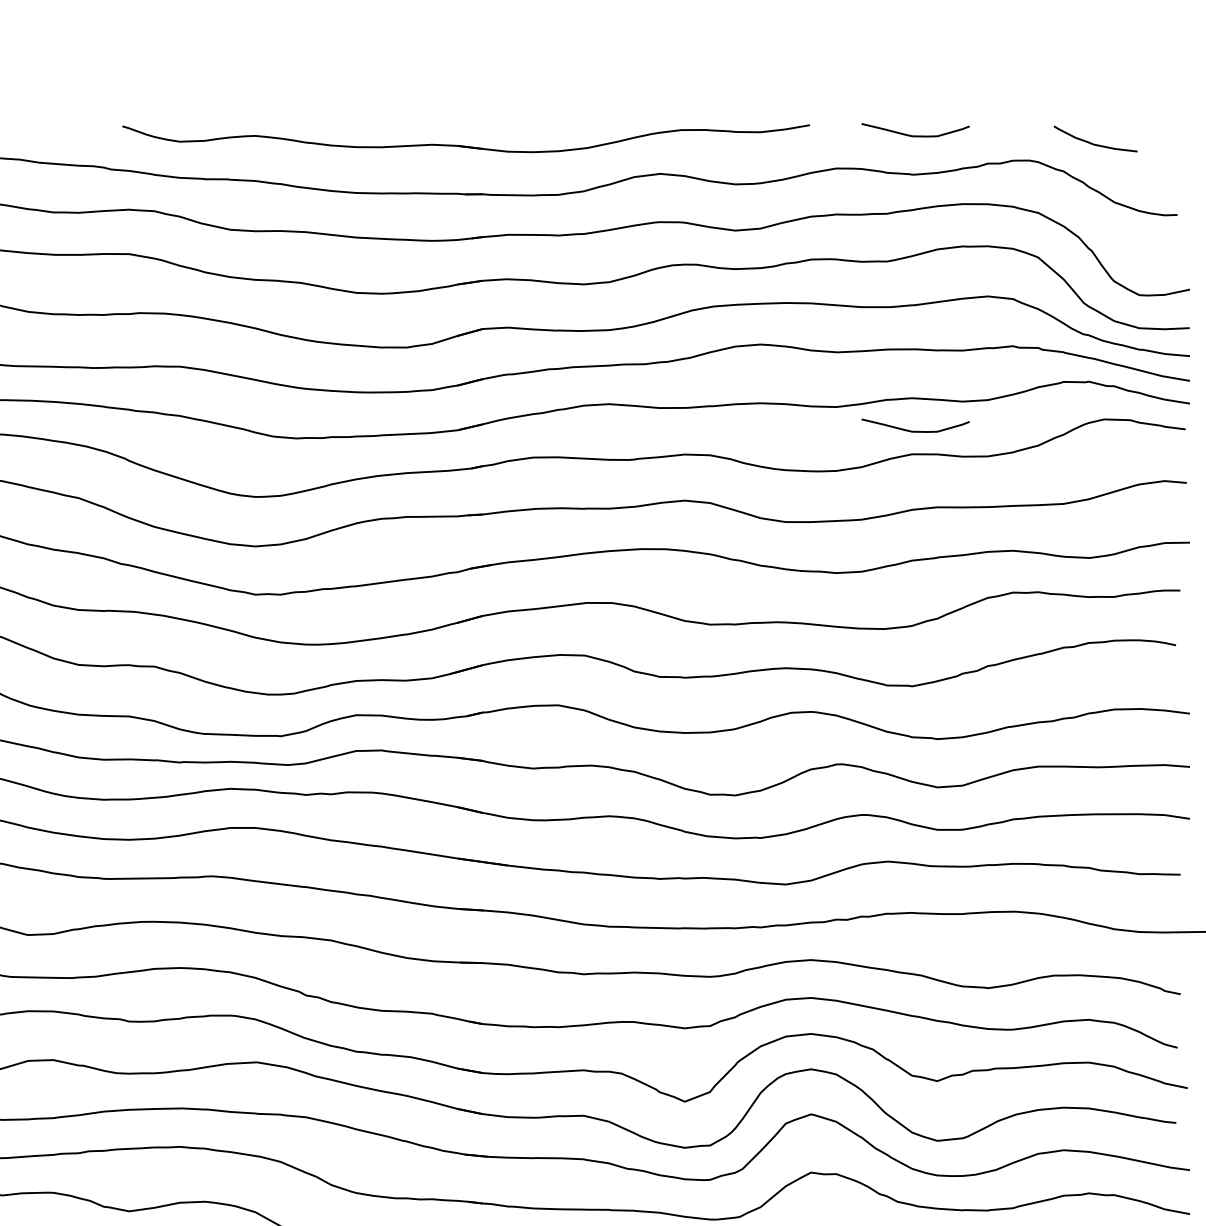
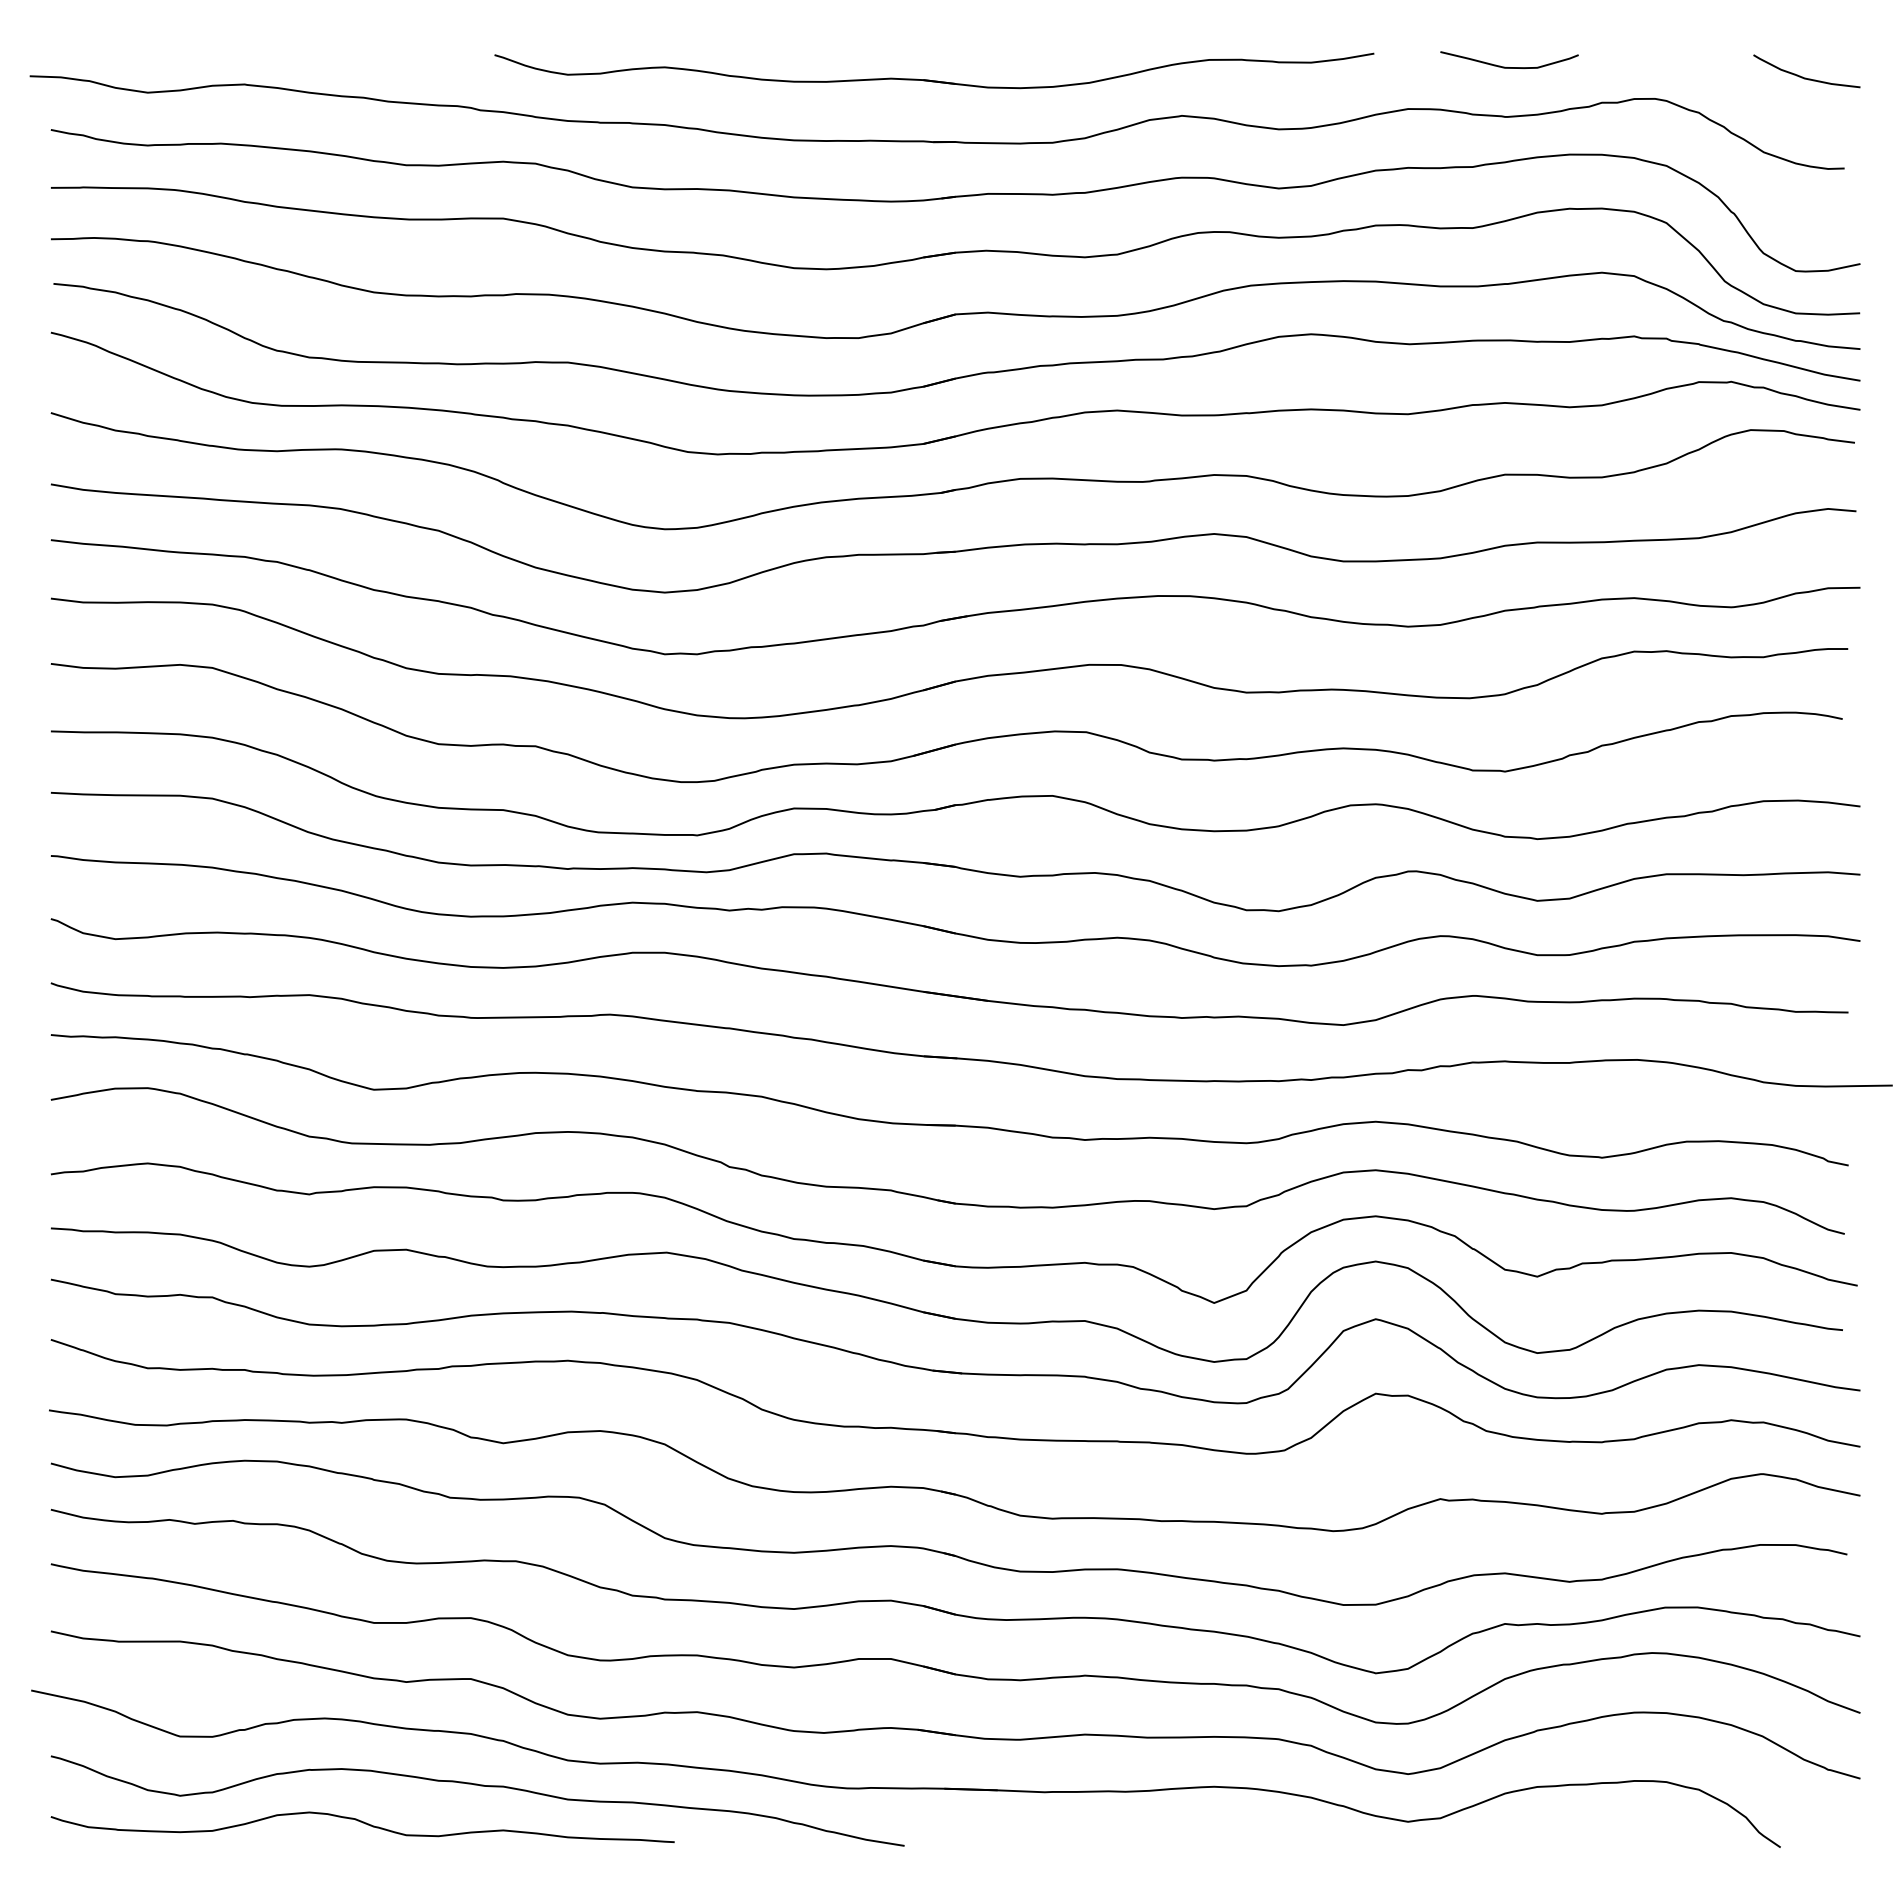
curve: (1095, 143) -> (1806, 77), moved
curve: (915, 431) -> (1509, 445), removed

